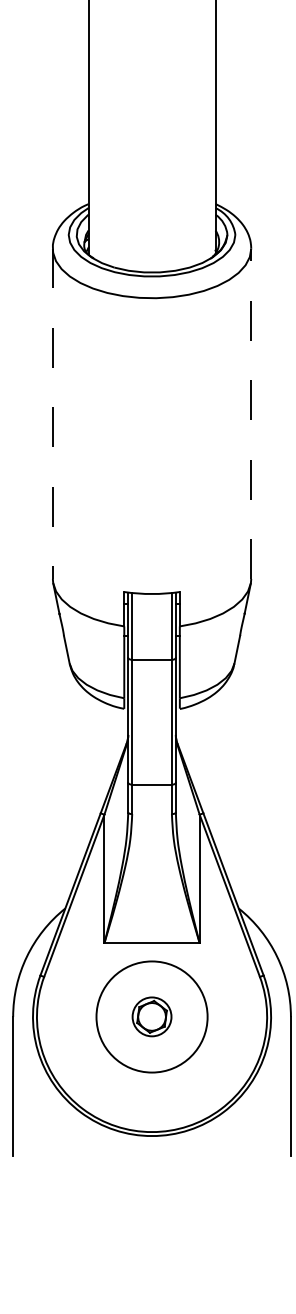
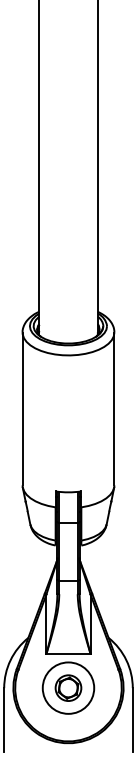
line: (251, 412) -> (114, 408), dashed -> solid
line: (52, 415) -> (22, 409), dashed -> solid
part: (152, 1015) -> (68, 687), size x1.43

